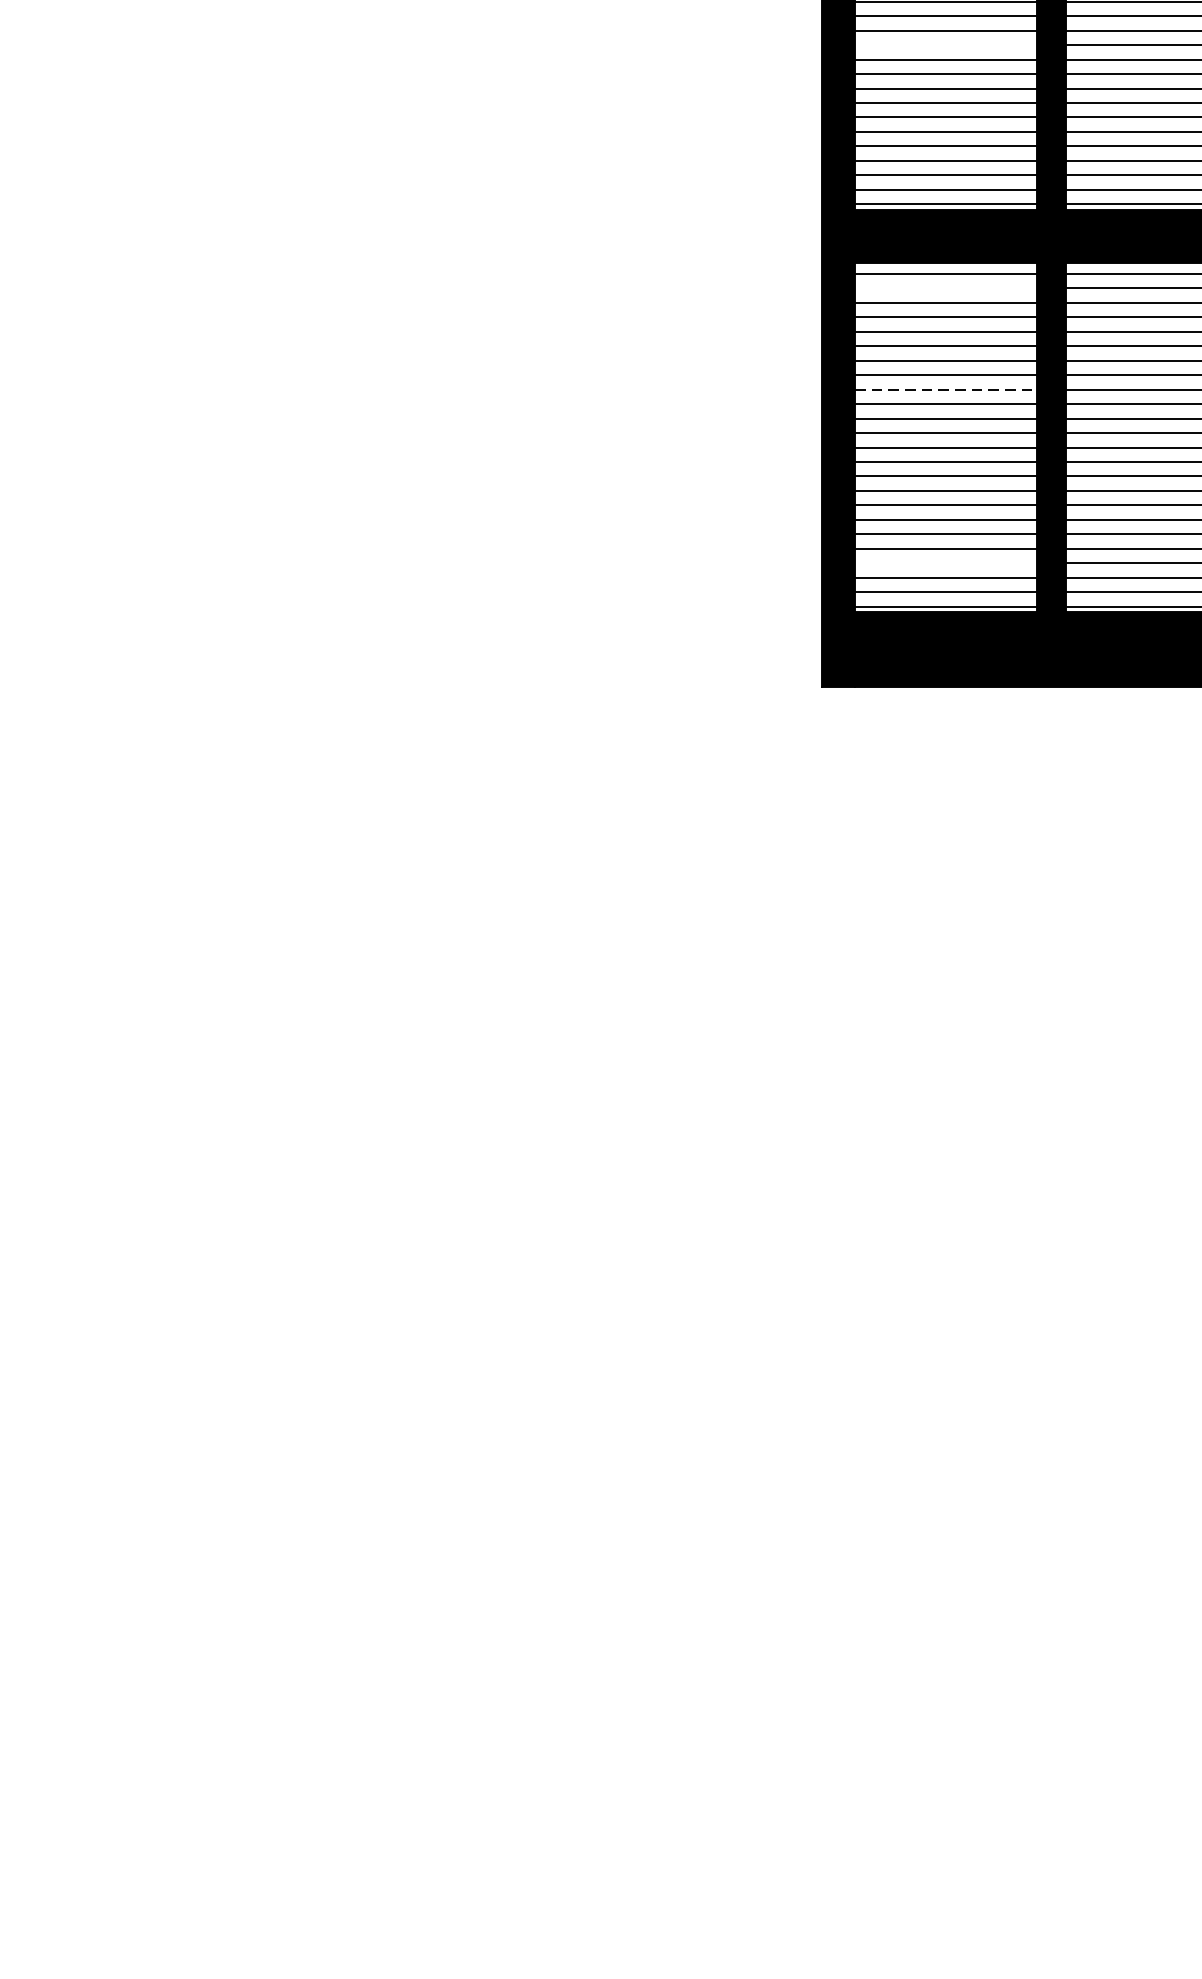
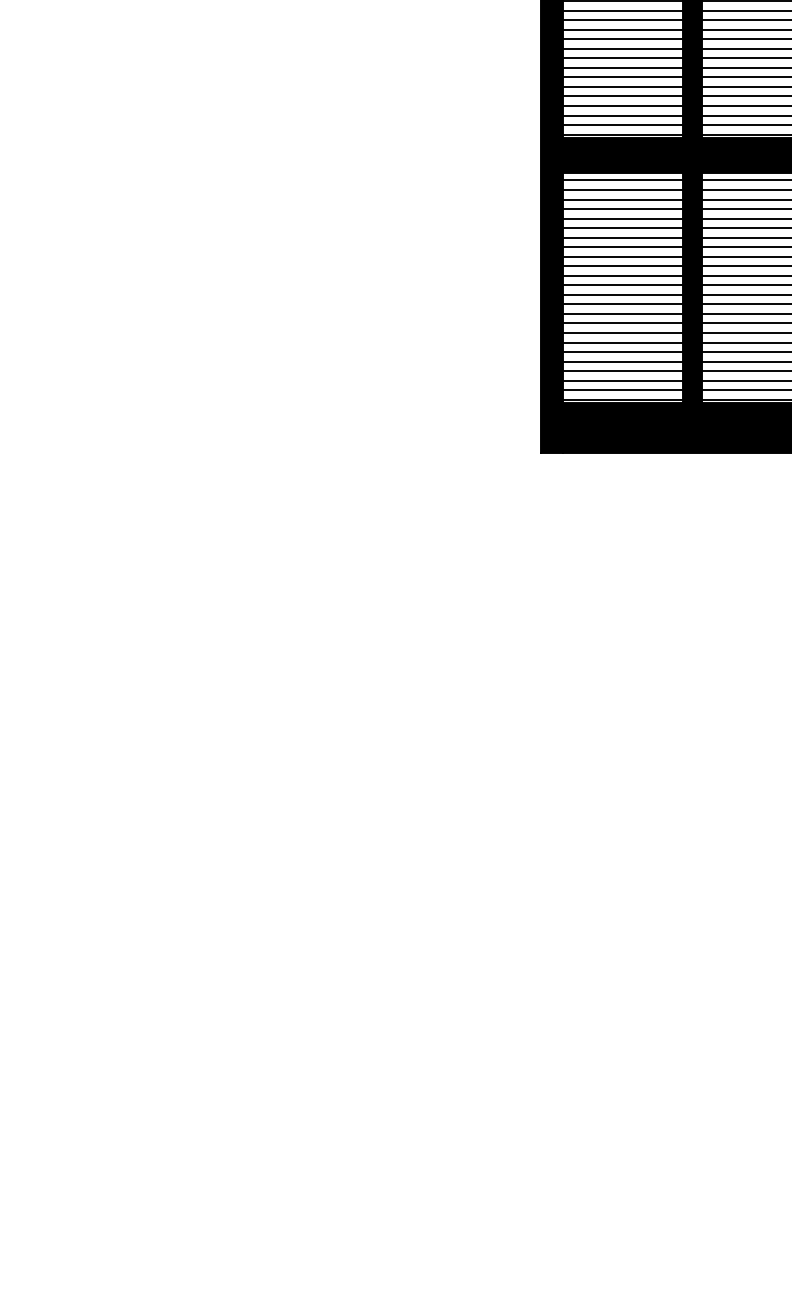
line: (946, 44) -> (623, 29), added
line: (946, 289) -> (623, 190), added
line: (946, 389) -> (623, 256), dashed -> solid
line: (946, 563) -> (623, 371), added

